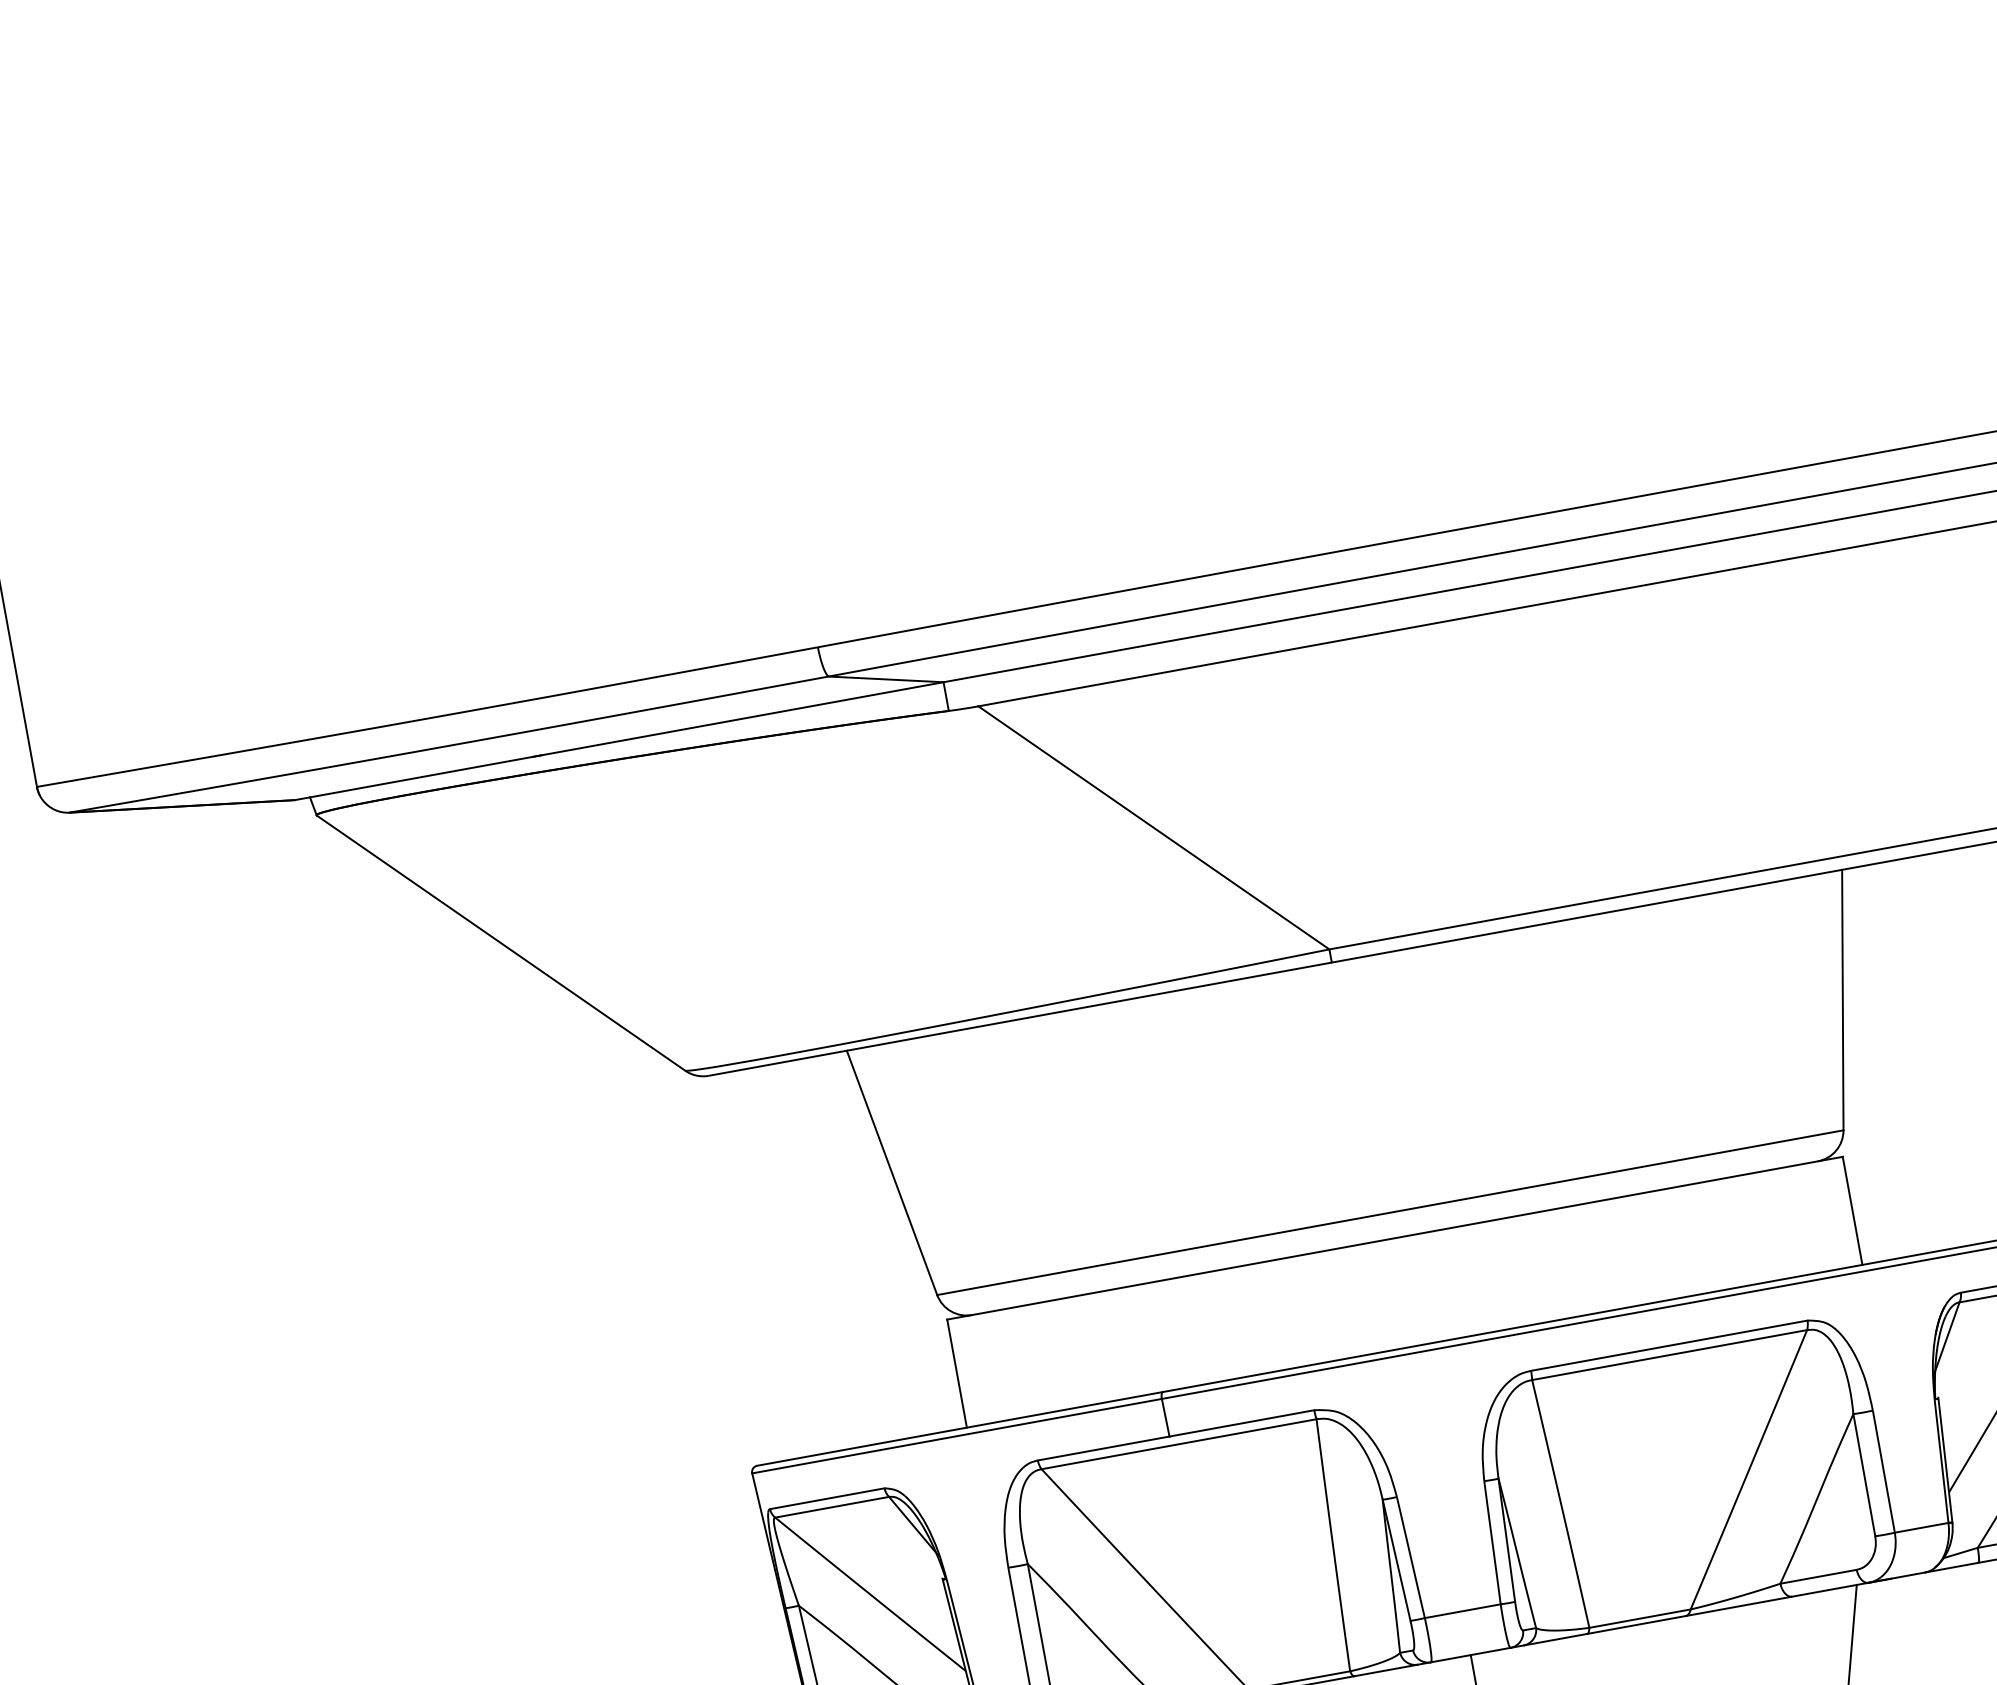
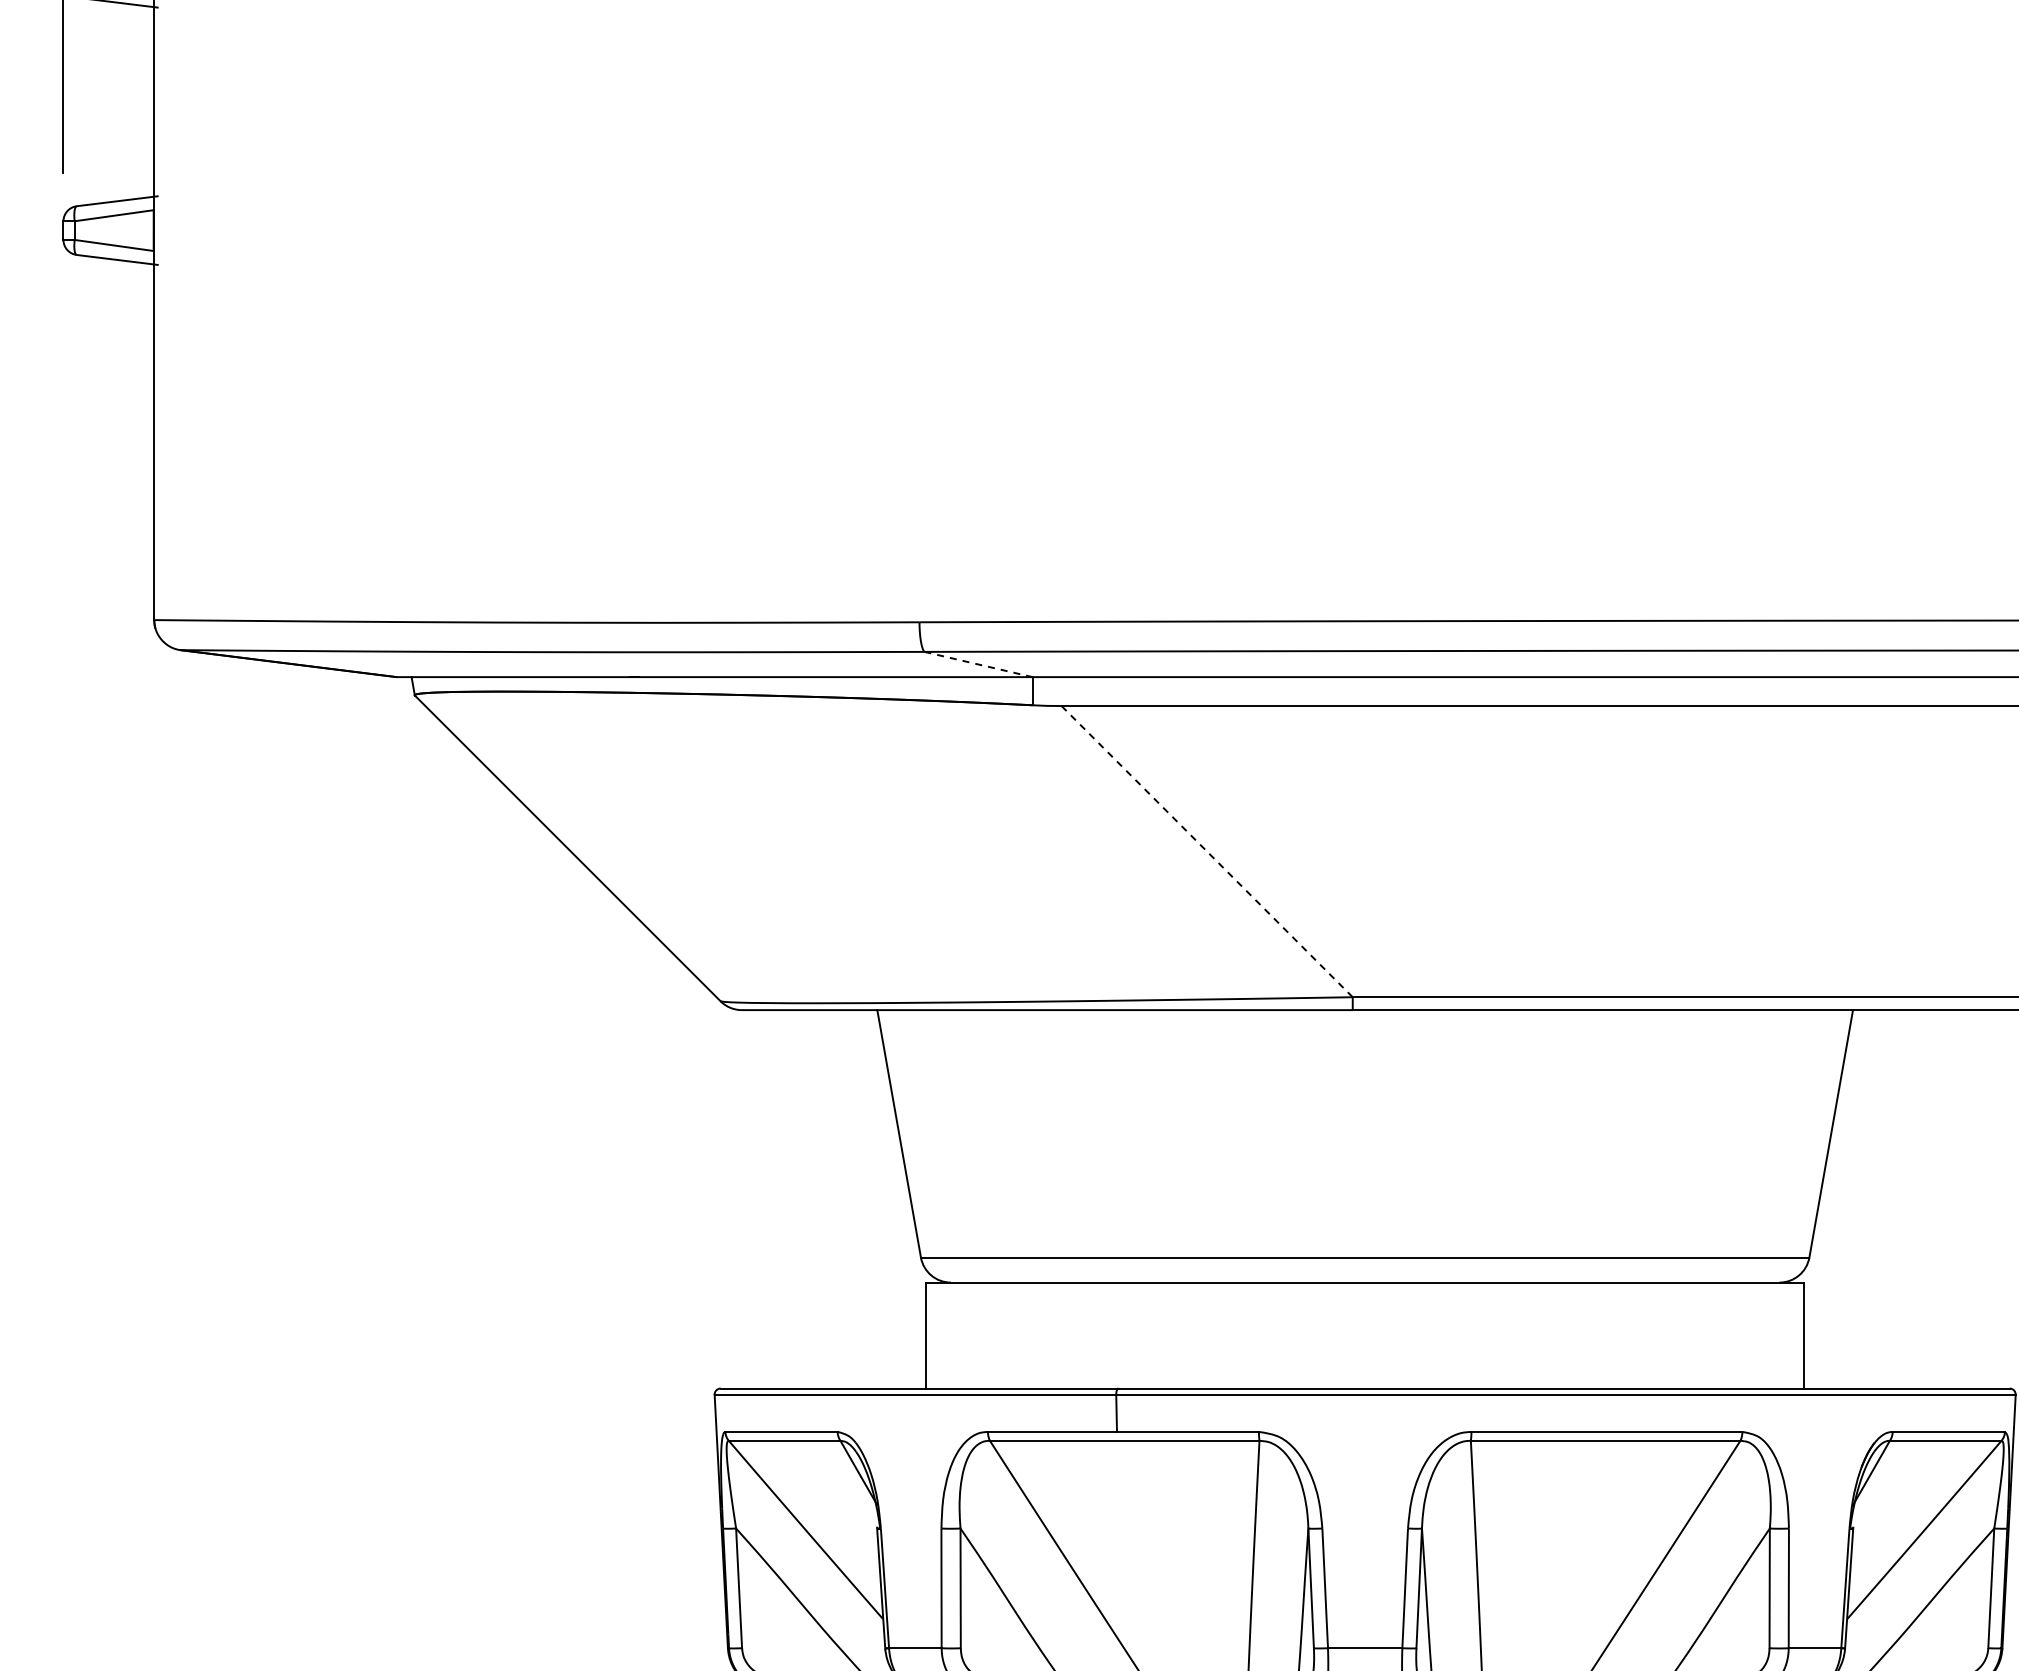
line: (885, 679) -> (978, 664), solid -> dashed
line: (1154, 827) -> (1207, 851), solid -> dashed

